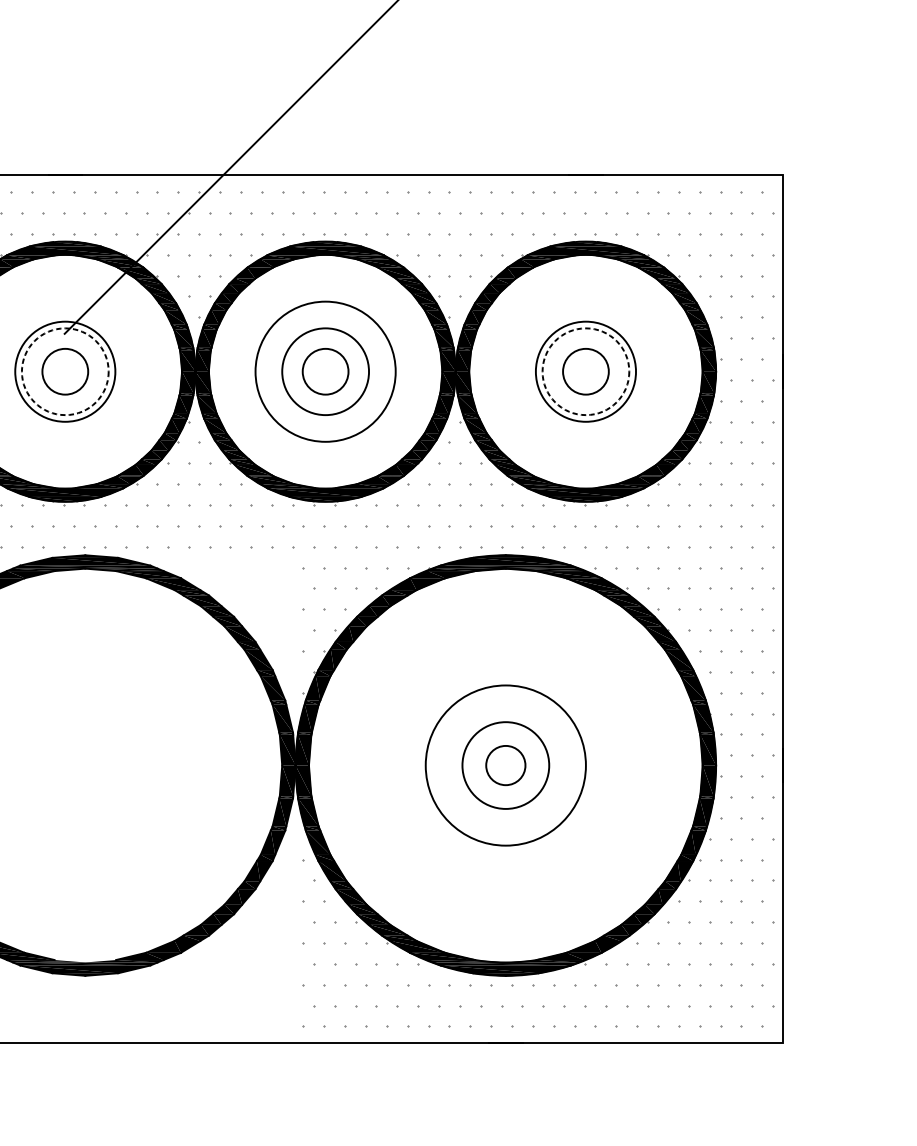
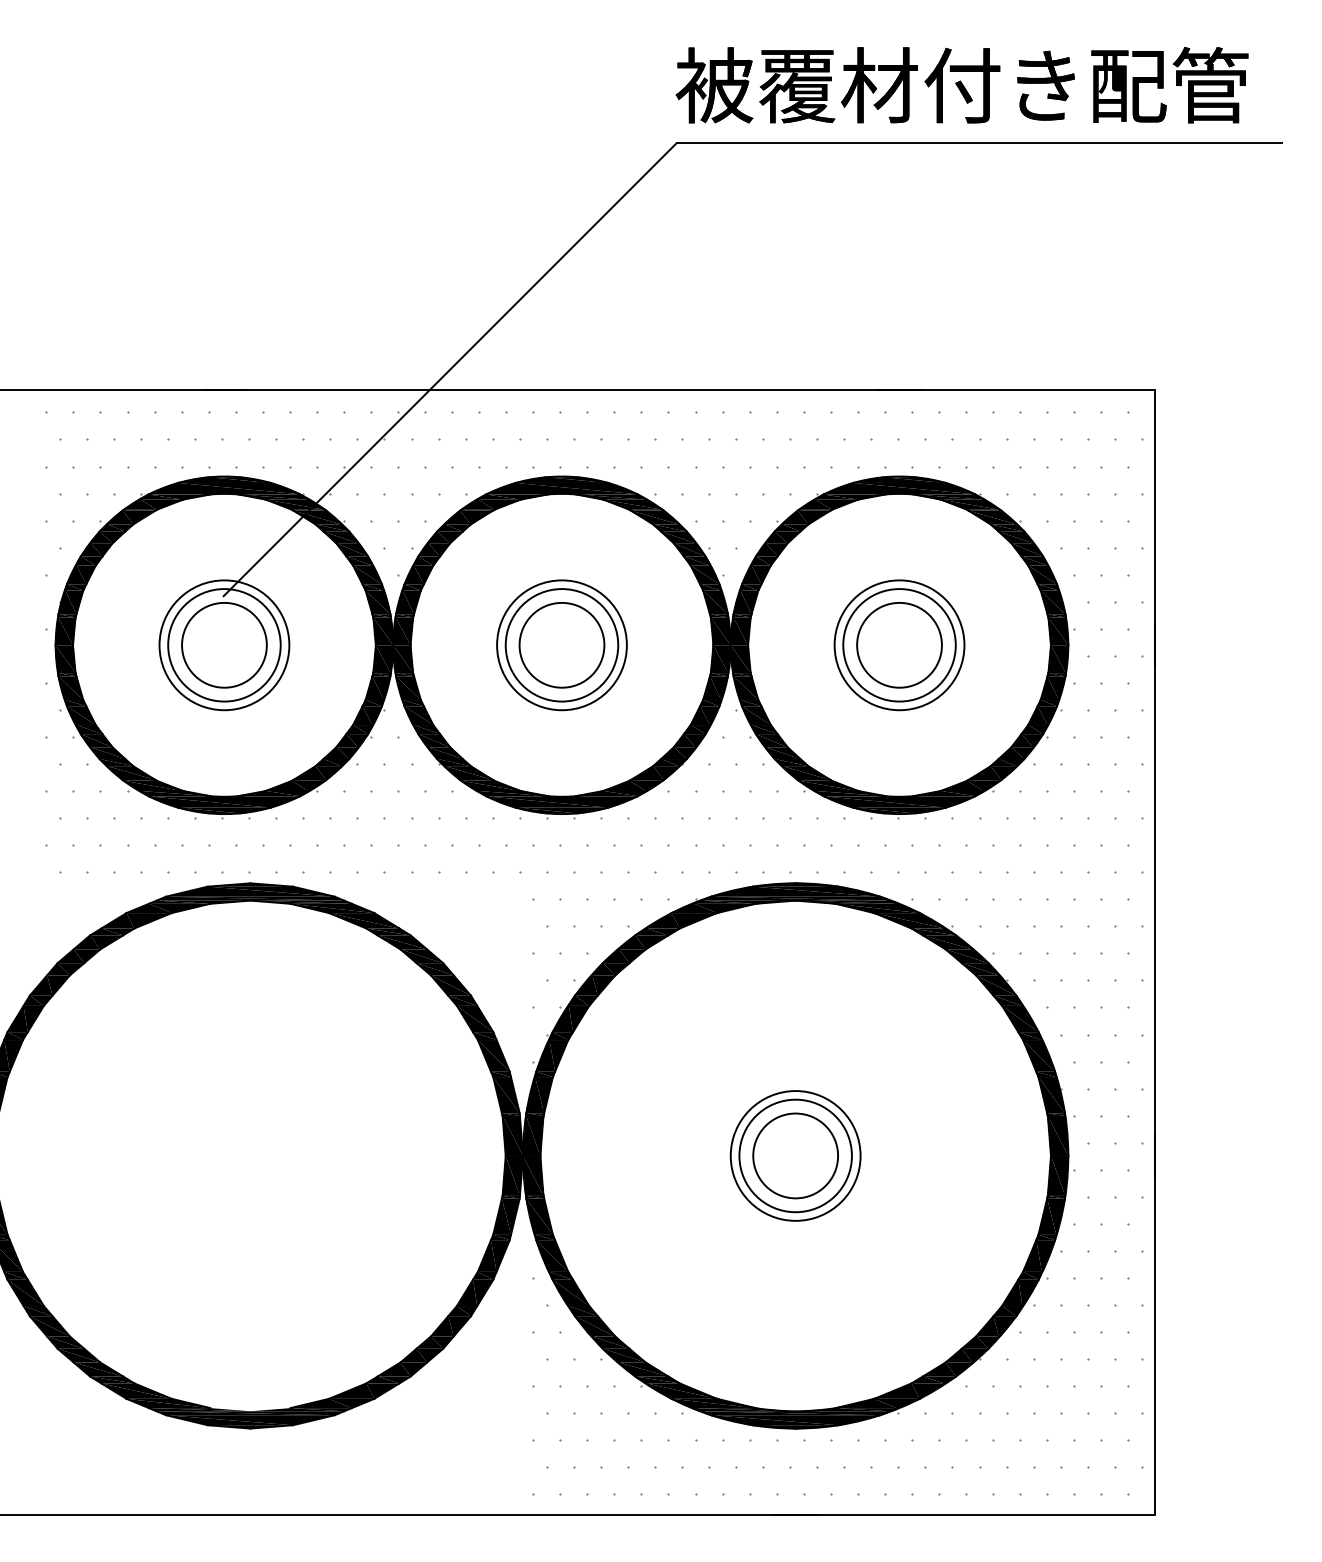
circle: (65, 371) -> (224, 644), size x1.43
circle: (65, 371) -> (224, 645), dashed -> solid
circle: (325, 371) -> (561, 644), size x1.43
circle: (325, 371) -> (561, 645), size x0.71
circle: (585, 371) -> (899, 644), size x1.43
circle: (585, 371) -> (899, 645), dashed -> solid
circle: (505, 765) -> (795, 1155), size x0.62
circle: (505, 765) -> (795, 1155), size x1.67

